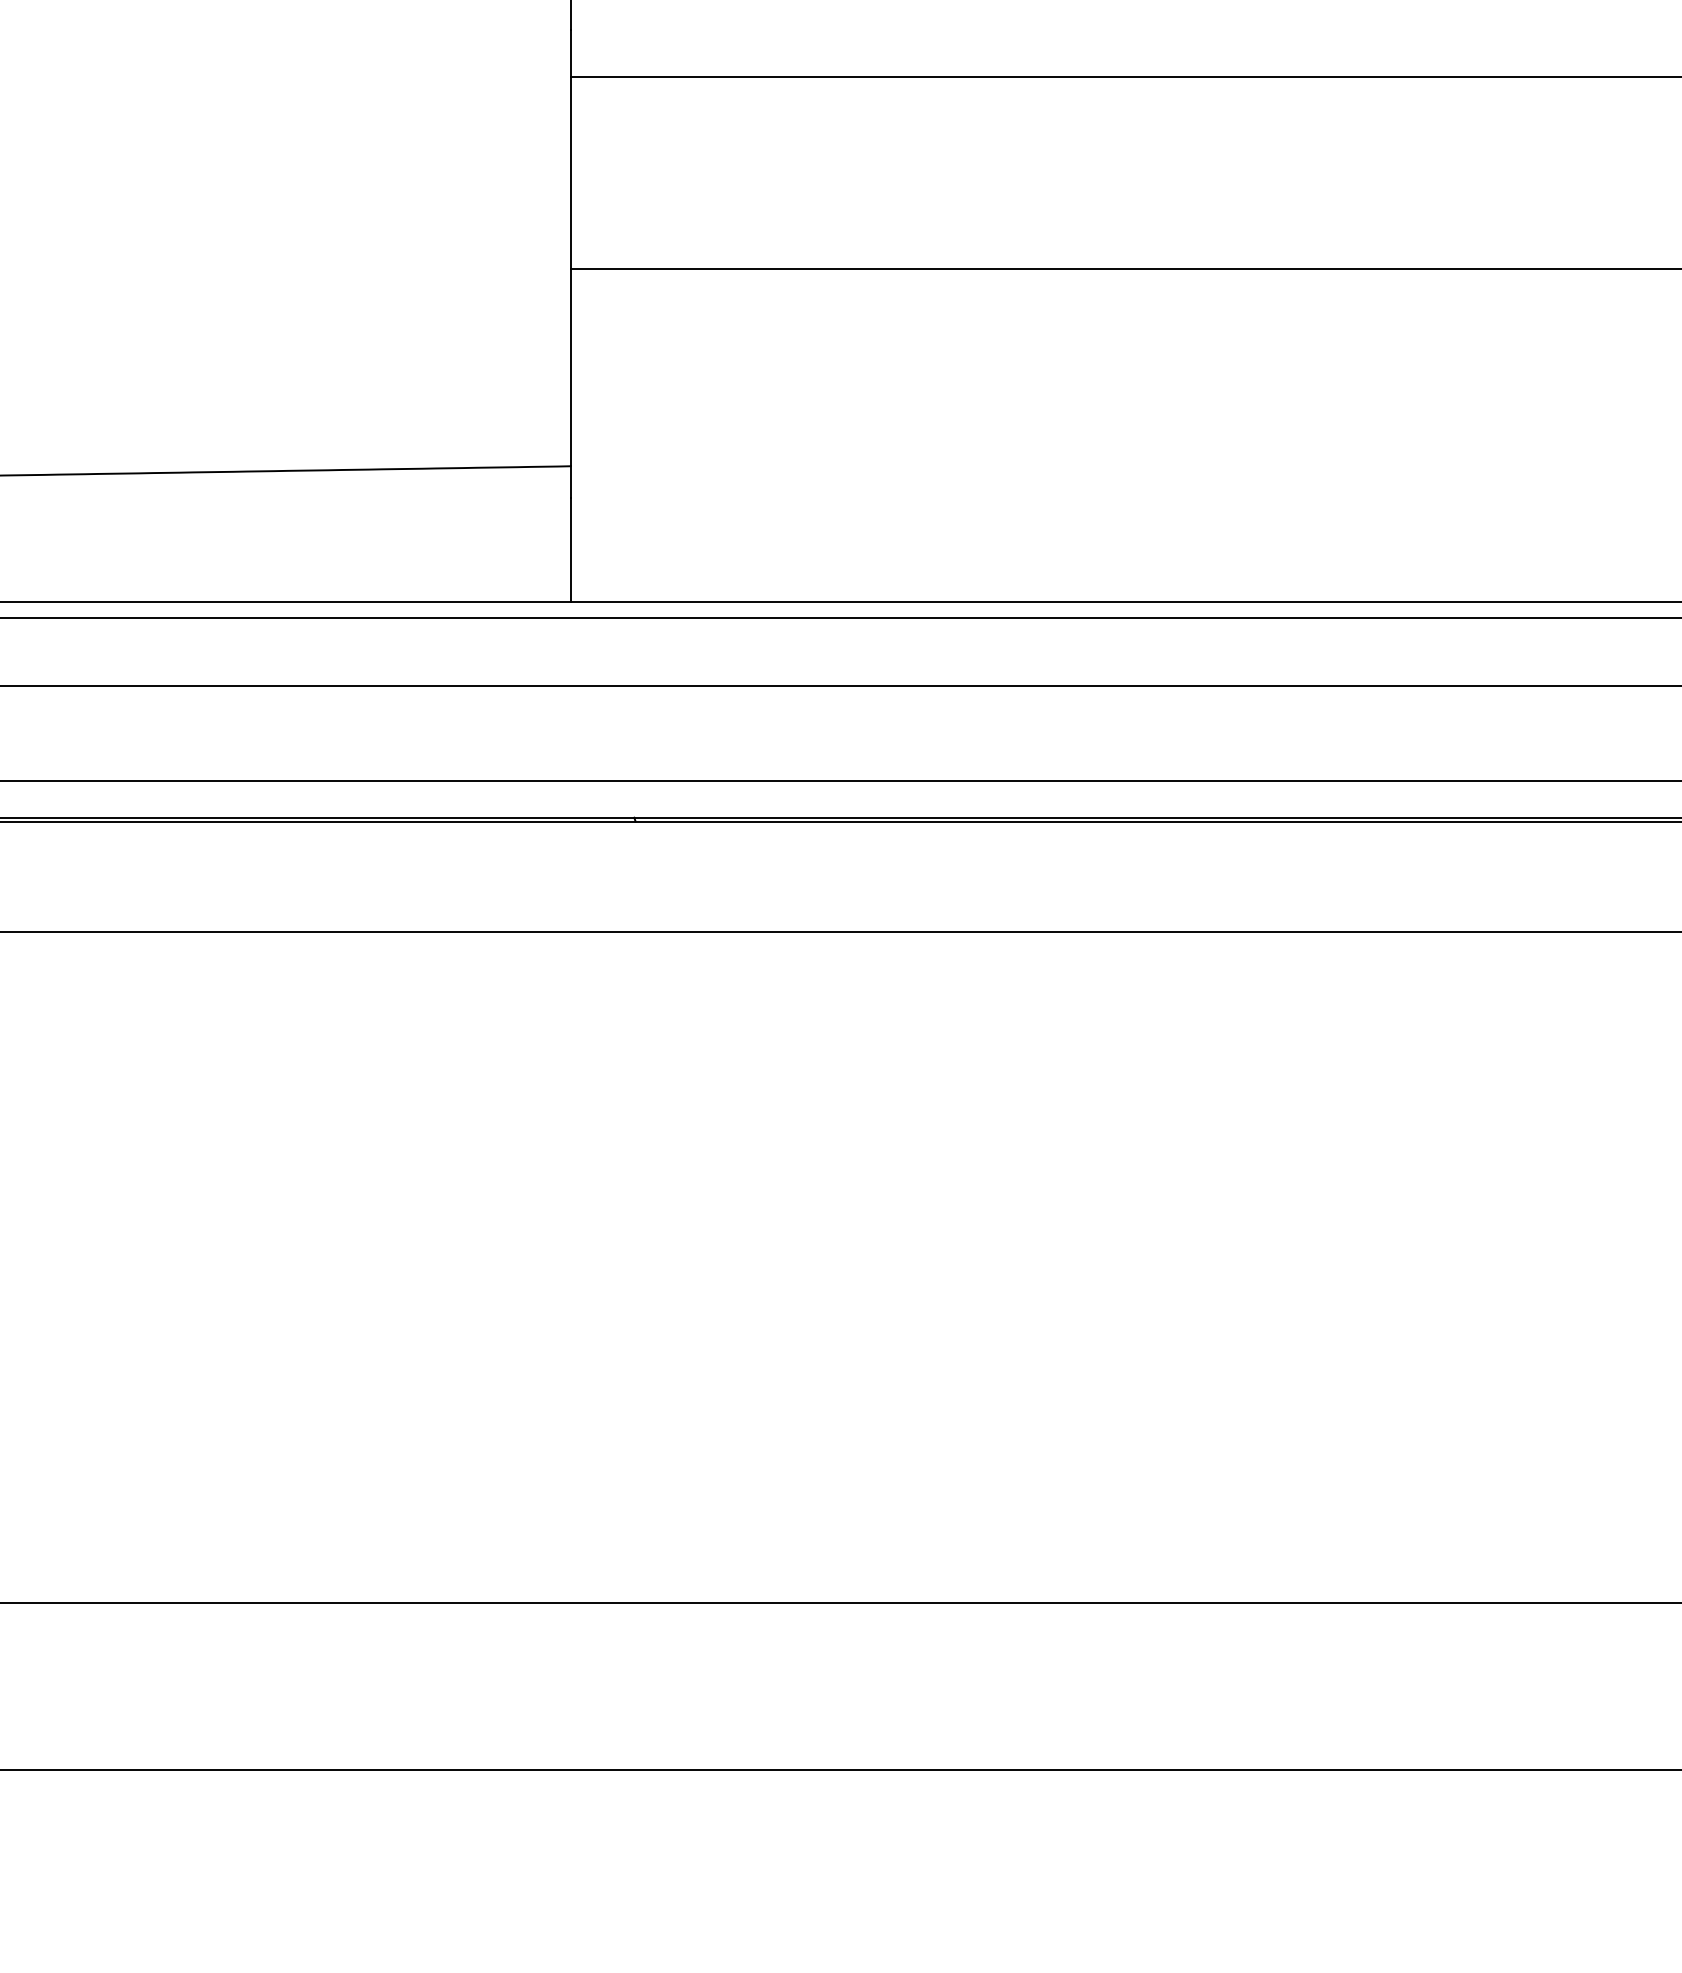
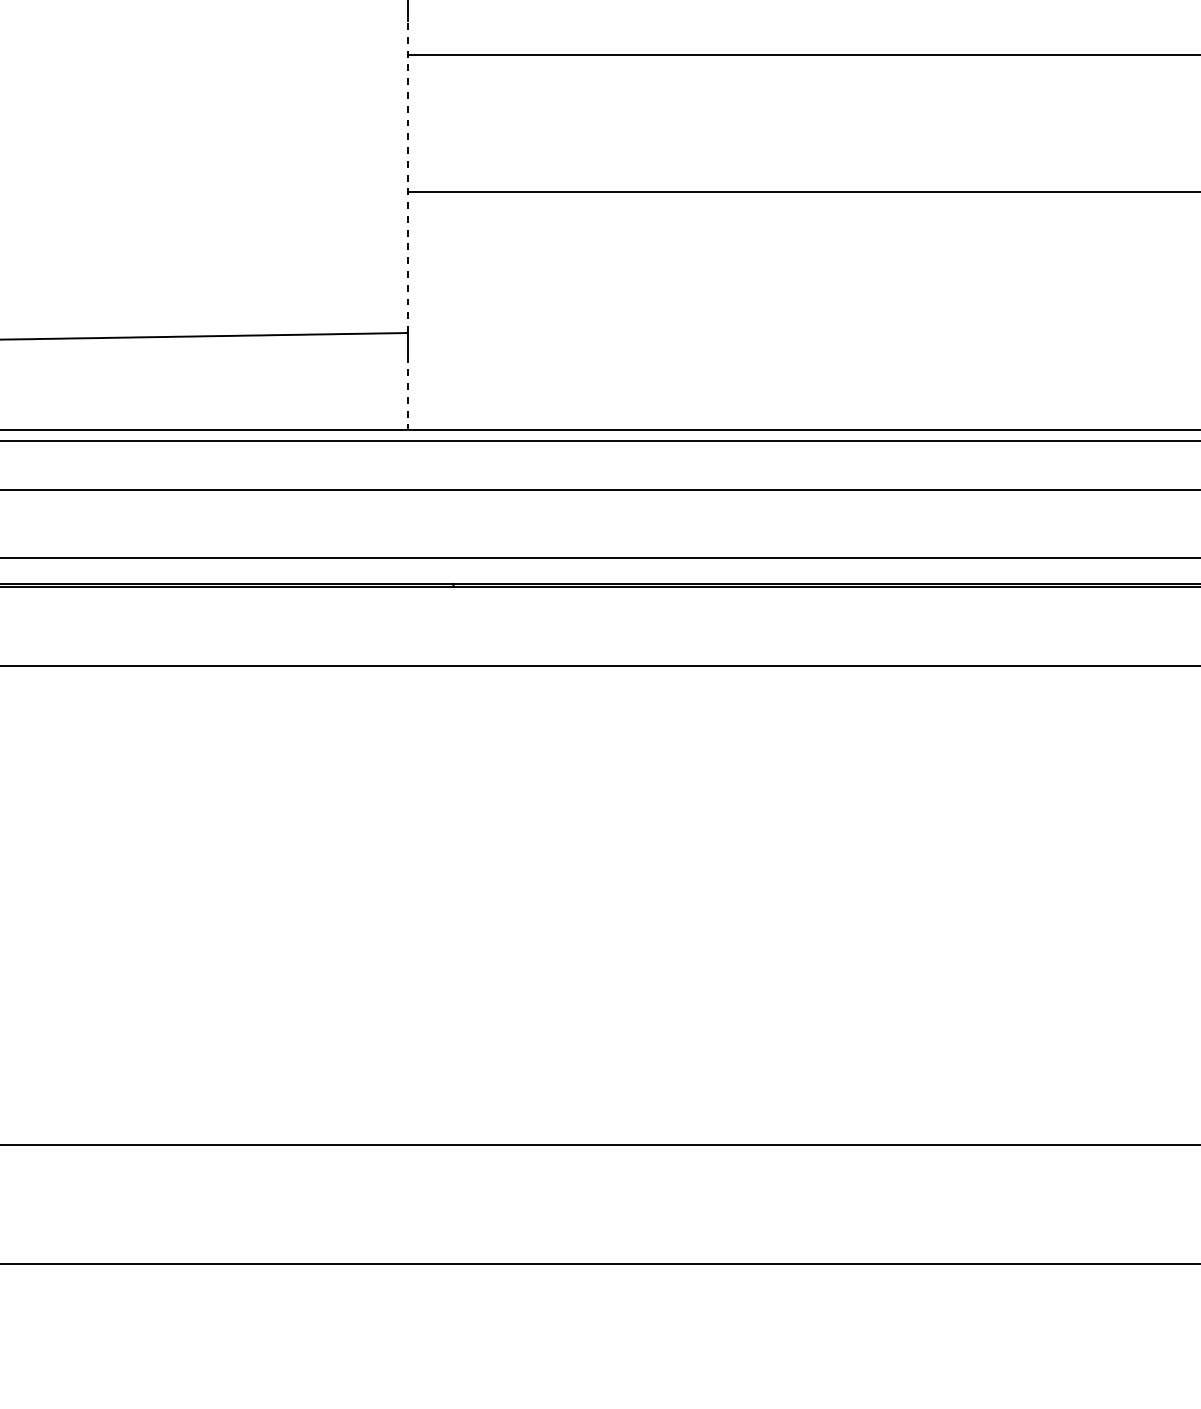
line: (571, 247) -> (408, 176), solid -> dashed
line: (571, 549) -> (408, 392), solid -> dashed

